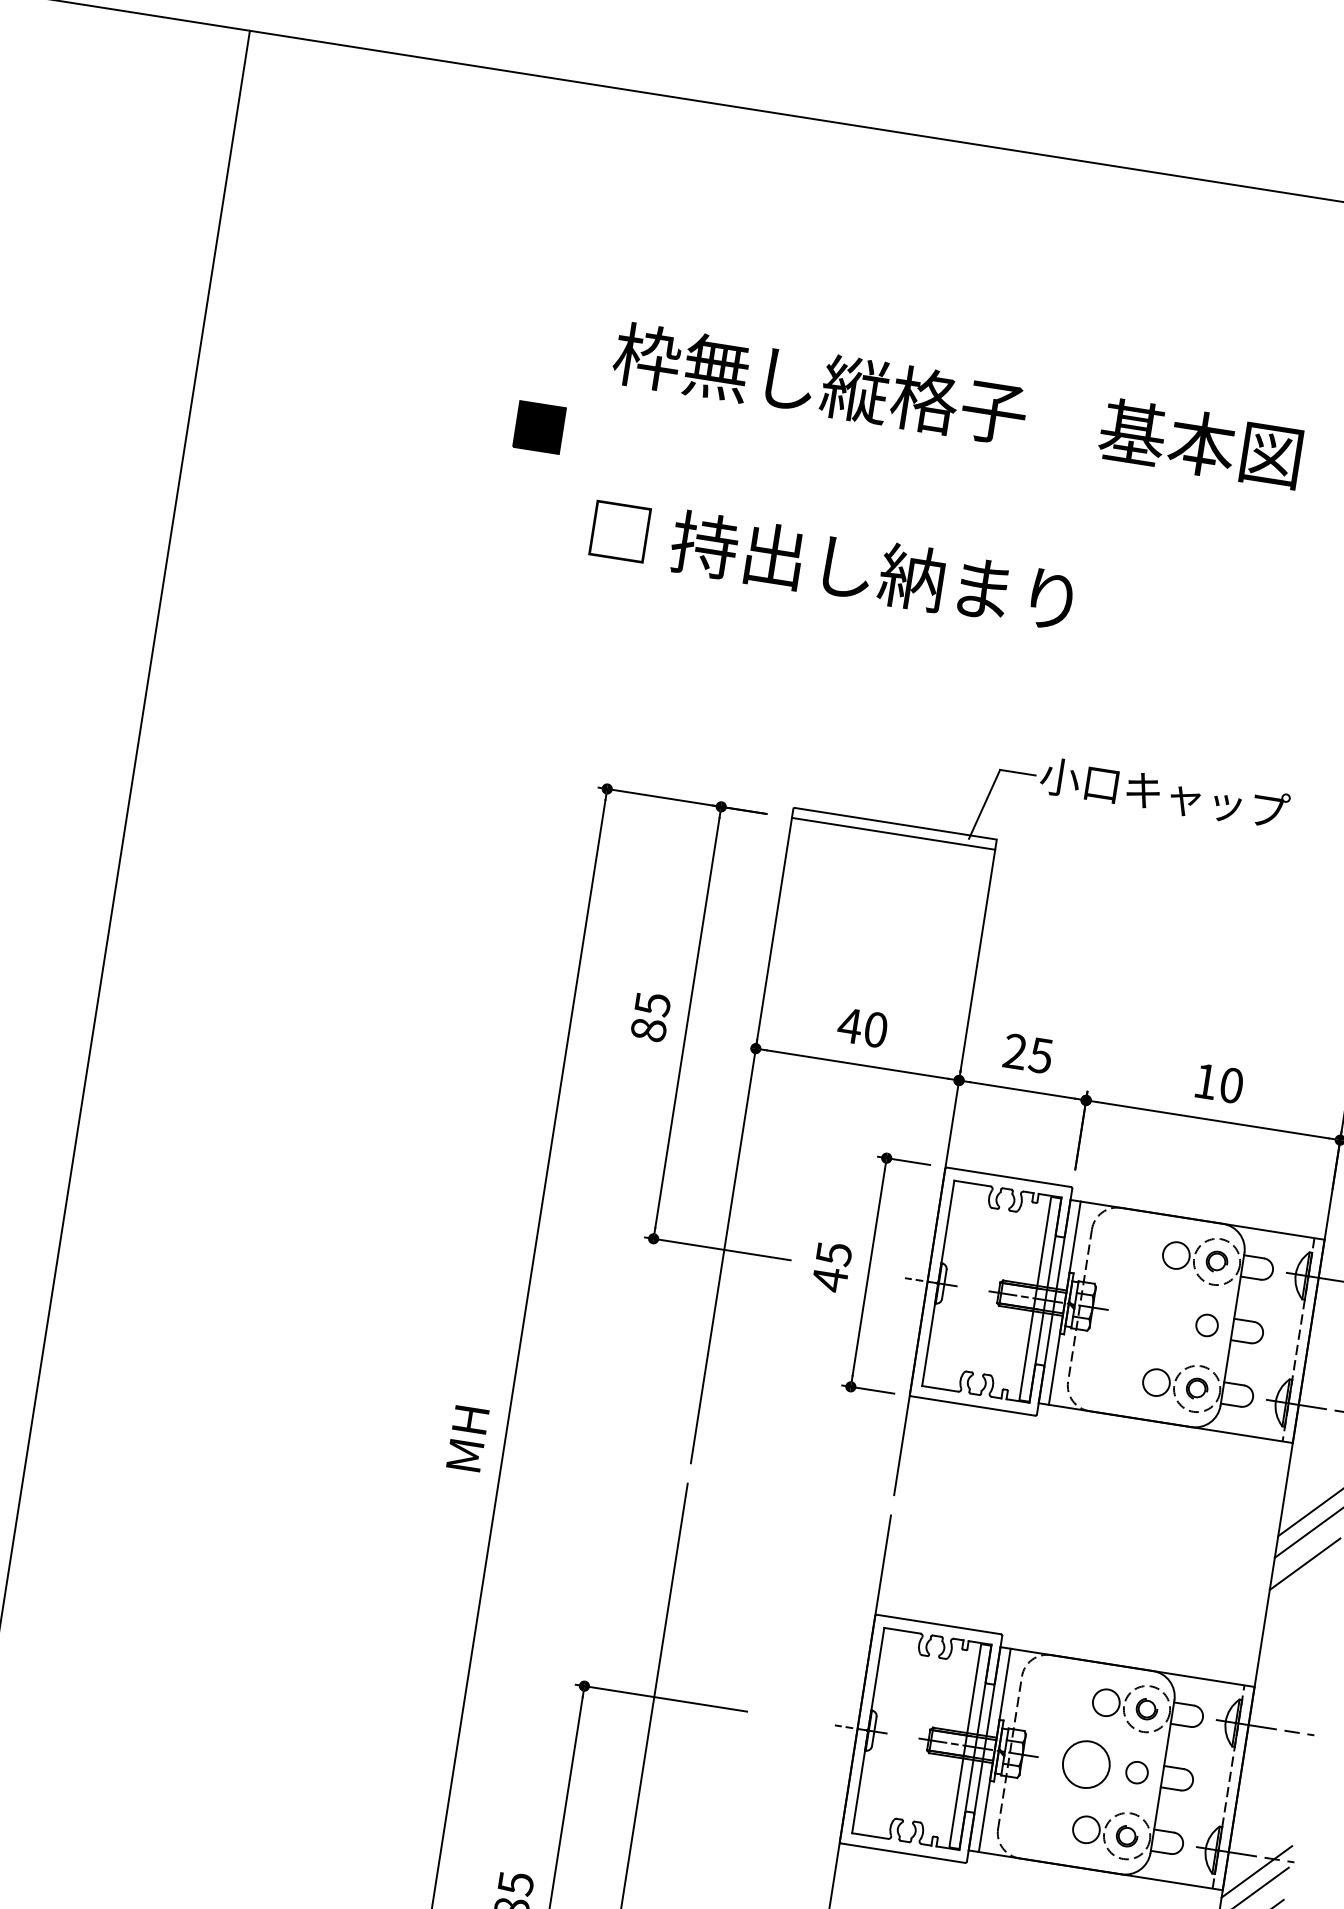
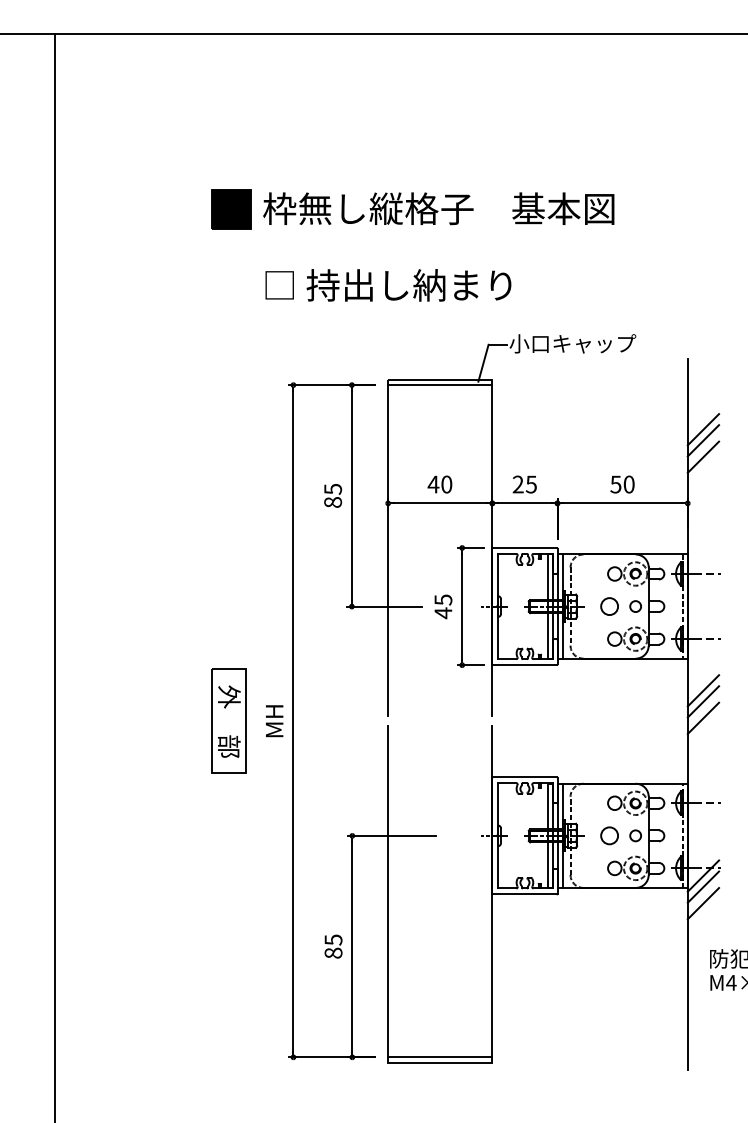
text: (957, 404) -> (438, 208), moved
part: (540, 427) -> (231, 209), size x1.67
text: (832, 565) -> (388, 285), moved
text: (1205, 1081) -> (615, 484), 10 -> 50
circle: (1156, 1317) -> (609, 606), added
part: (378, 1423) -> (228, 720), added
circle: (1086, 1763) -> (609, 835), size x0.71

